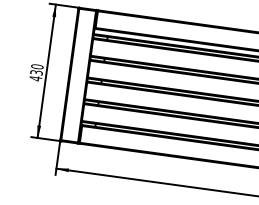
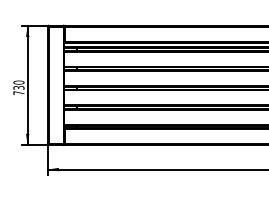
text: (35, 78) -> (18, 93), 430 -> 730

